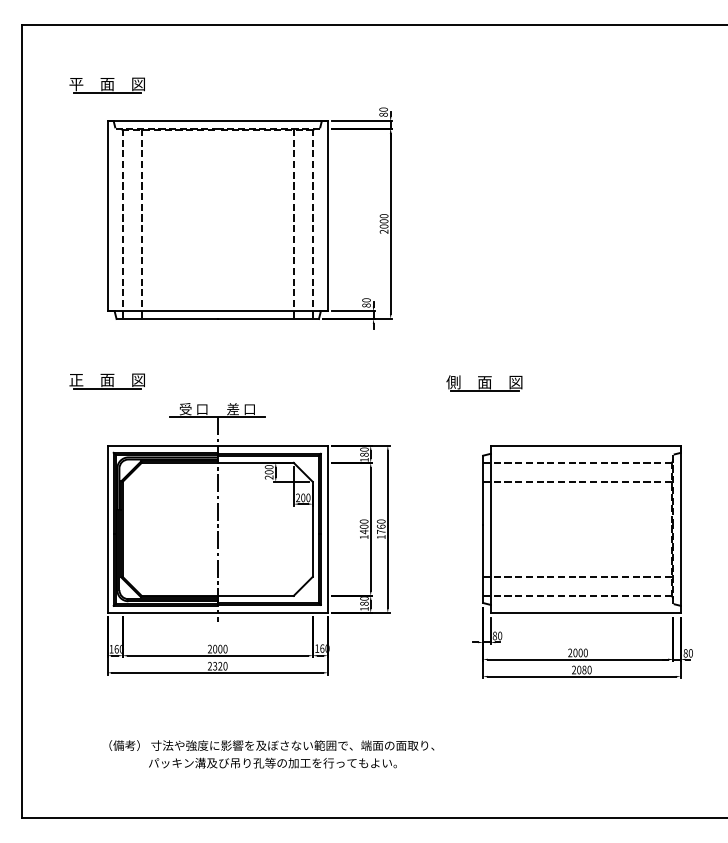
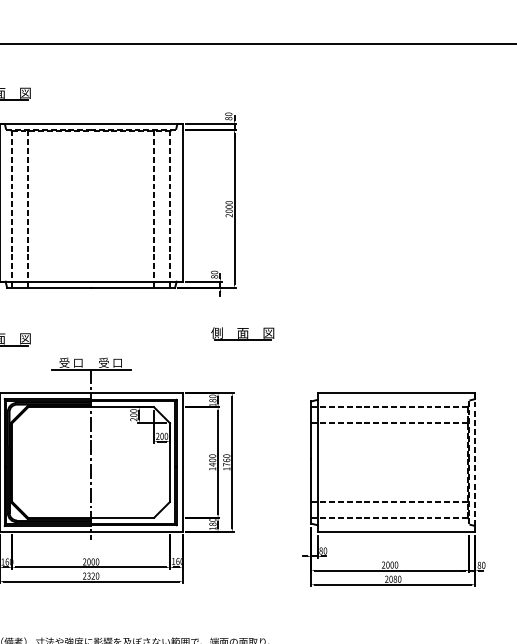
part: (484, 383) -> (242, 334), moved
text: (233, 409) -> (104, 363), 差 口 -> 受 口
line: (680, 525) -> (475, 459), solid -> dashed

